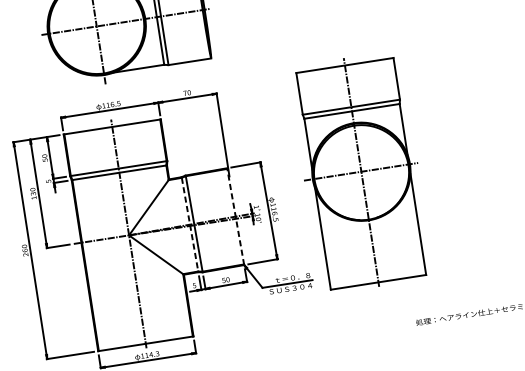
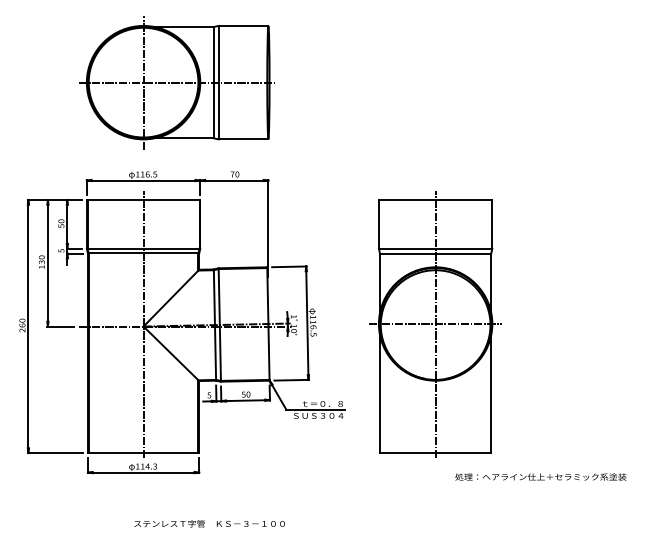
part: (361, 172) -> (435, 324), moved
line: (235, 217) -> (268, 324), dashed -> solid
line: (189, 225) -> (214, 325), dashed -> solid

